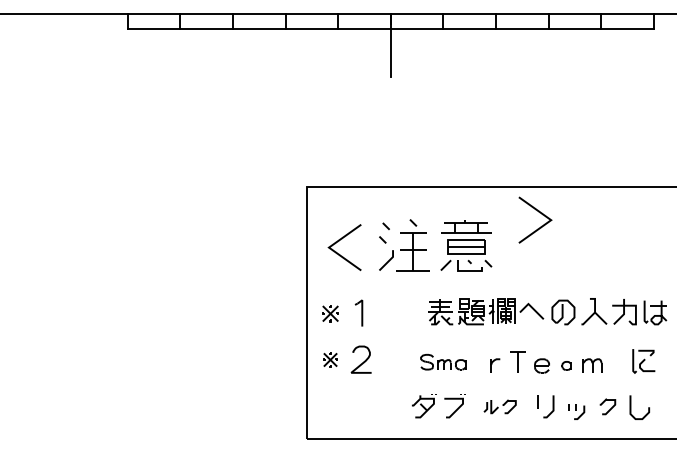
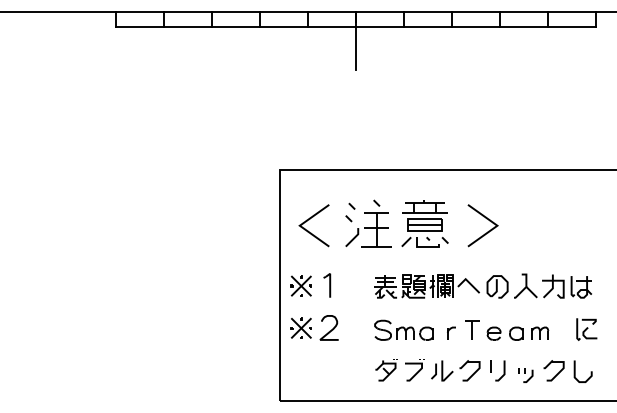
line: (539, 213) -> (486, 219), moved
part: (546, 310) -> (482, 285), moved
part: (329, 313) -> (300, 285), size x1.43
part: (329, 359) -> (300, 327), size x1.67
part: (442, 361) -> (403, 329), size x1.43
part: (566, 365) -> (516, 333), size x1.67
part: (499, 406) -> (455, 370), size x1.67
part: (607, 406) -> (553, 370), size x1.43

